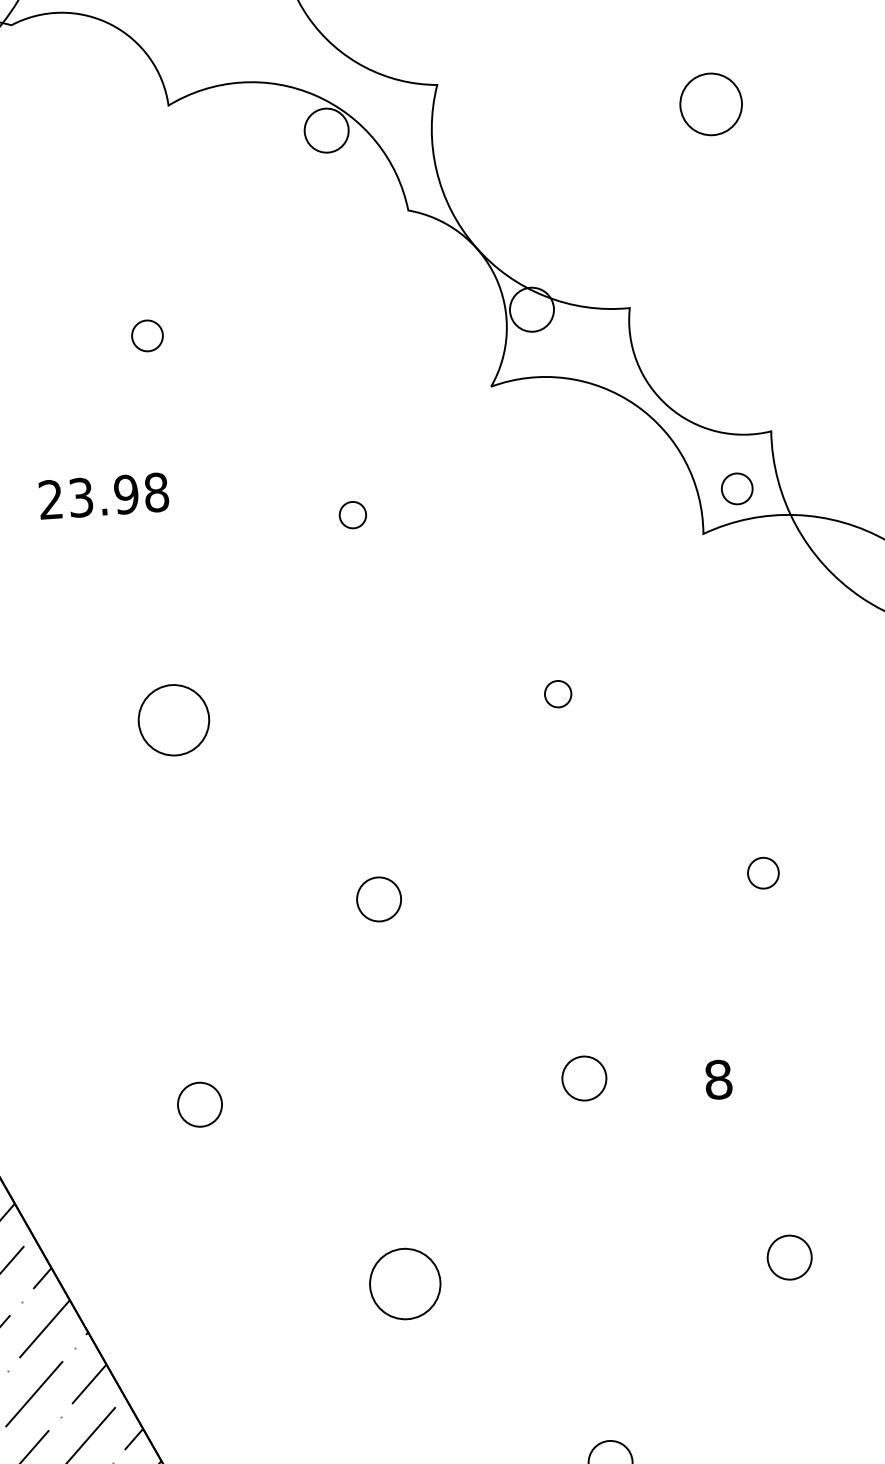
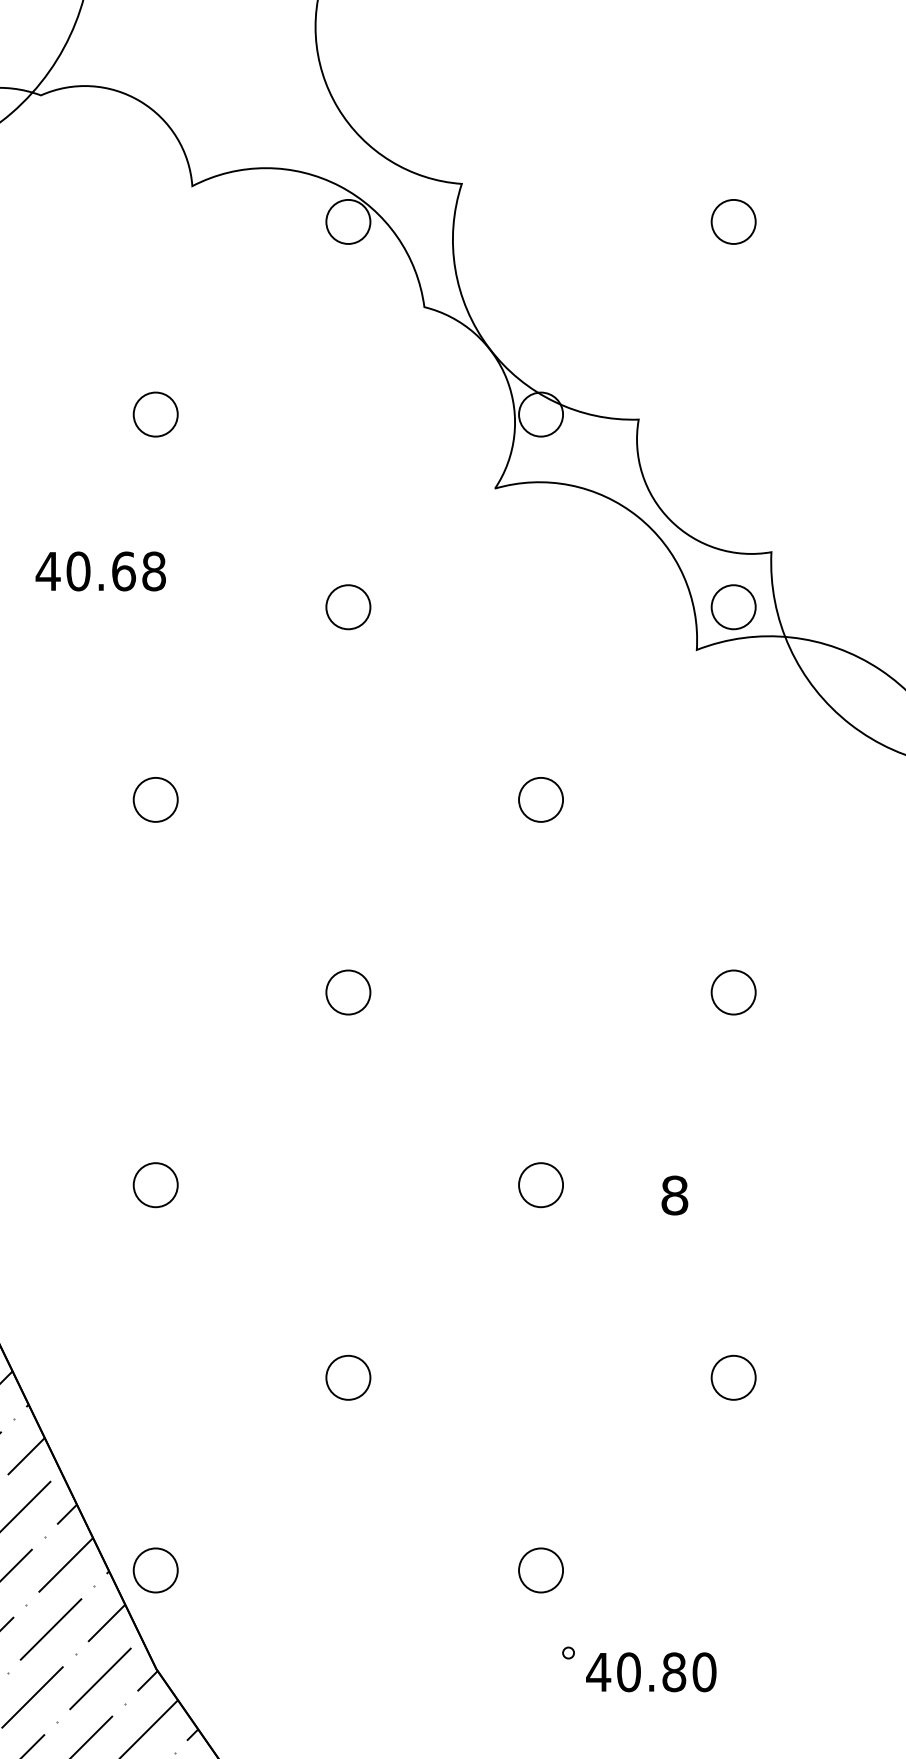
part: (710, 104) -> (733, 221), size x0.71
part: (147, 335) -> (155, 414), size x1.43
part: (737, 489) -> (733, 607), size x1.43
text: (88, 497) -> (85, 571), 23.98 -> 40.68
part: (353, 515) -> (348, 607), size x1.67
part: (557, 693) -> (540, 799), size x1.67
part: (173, 719) -> (155, 799), size x0.62
part: (763, 873) -> (733, 992), size x1.43
part: (405, 1283) -> (348, 1377), size x0.62

